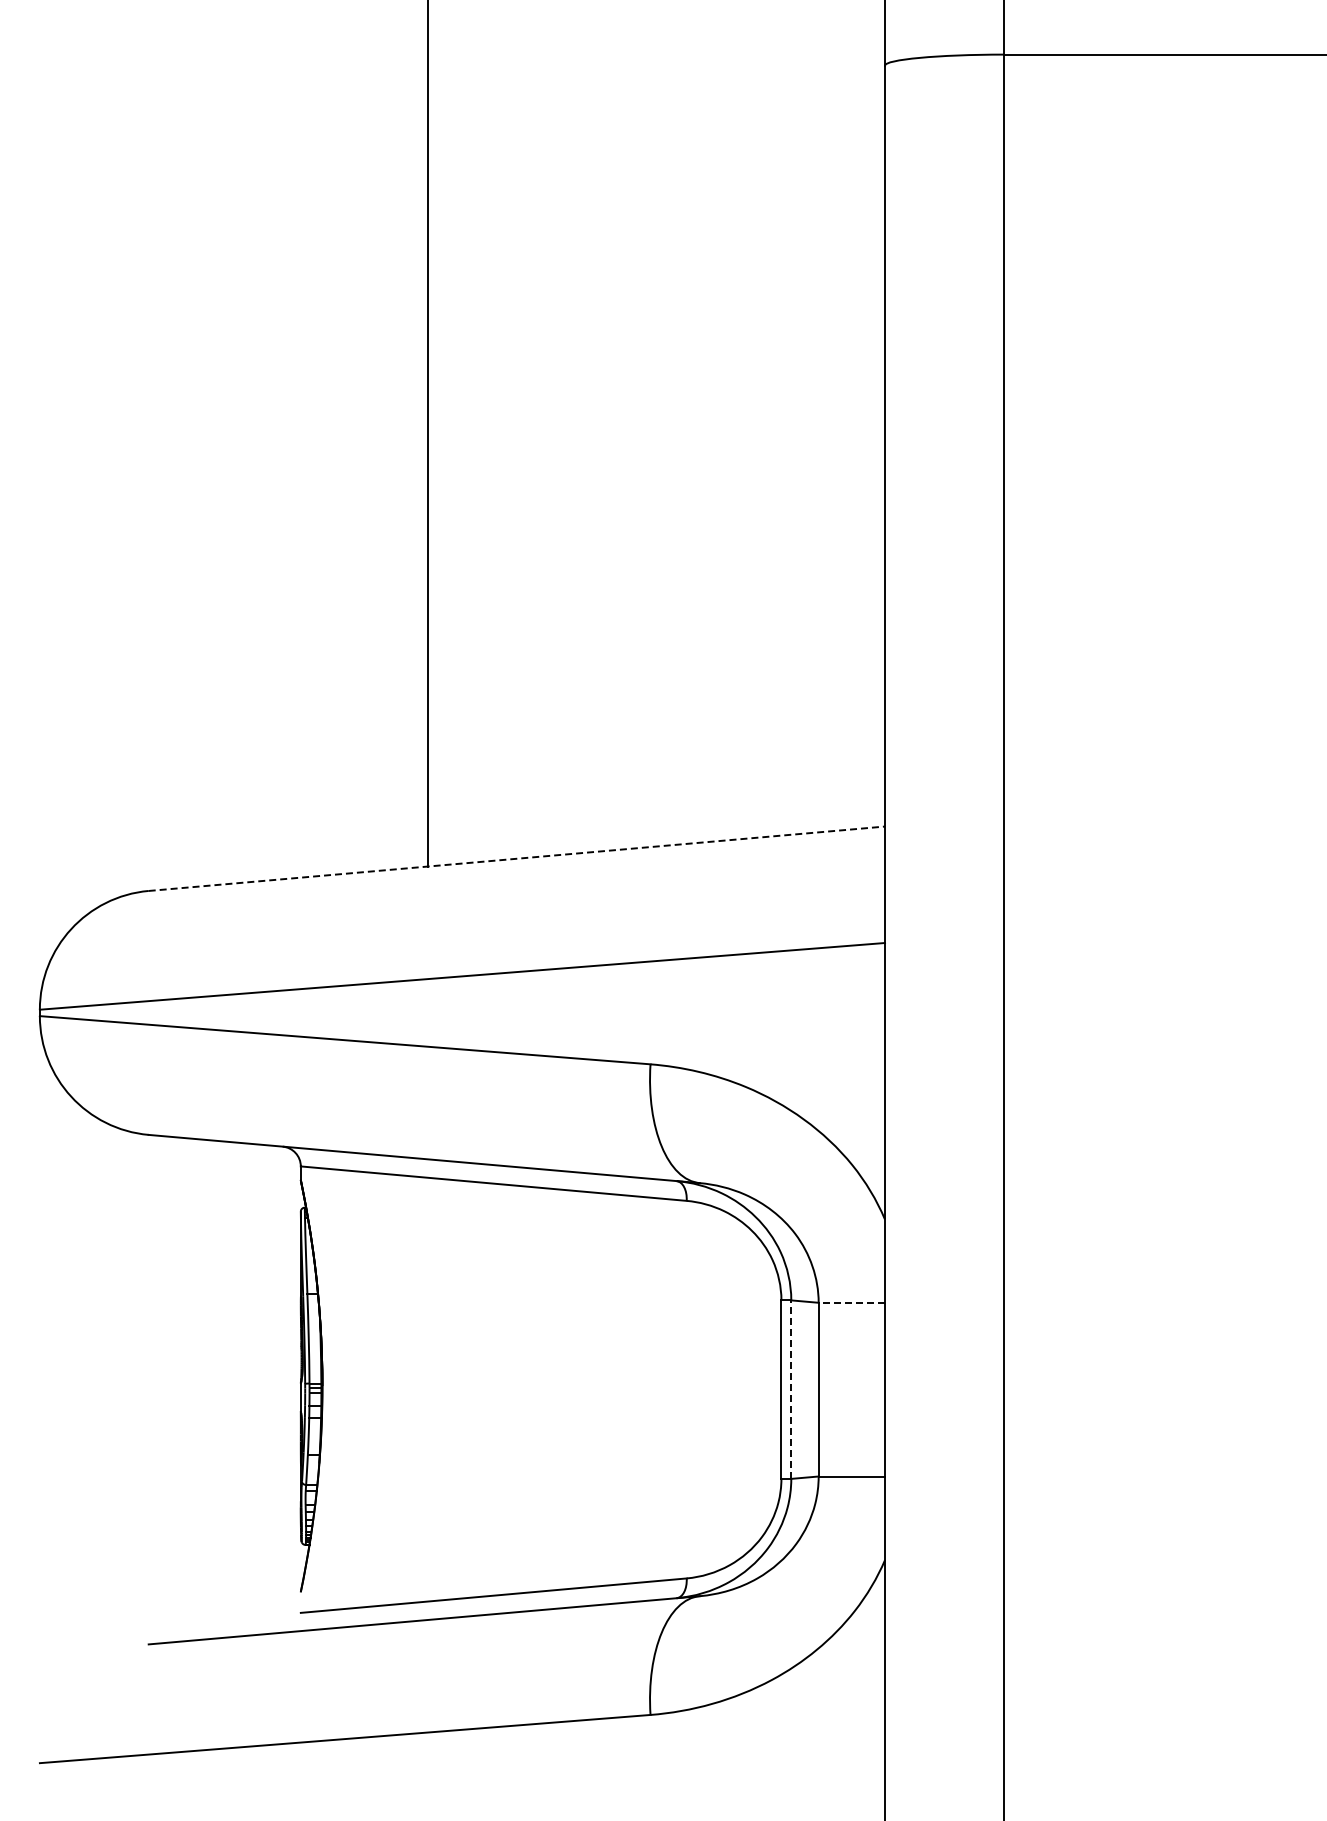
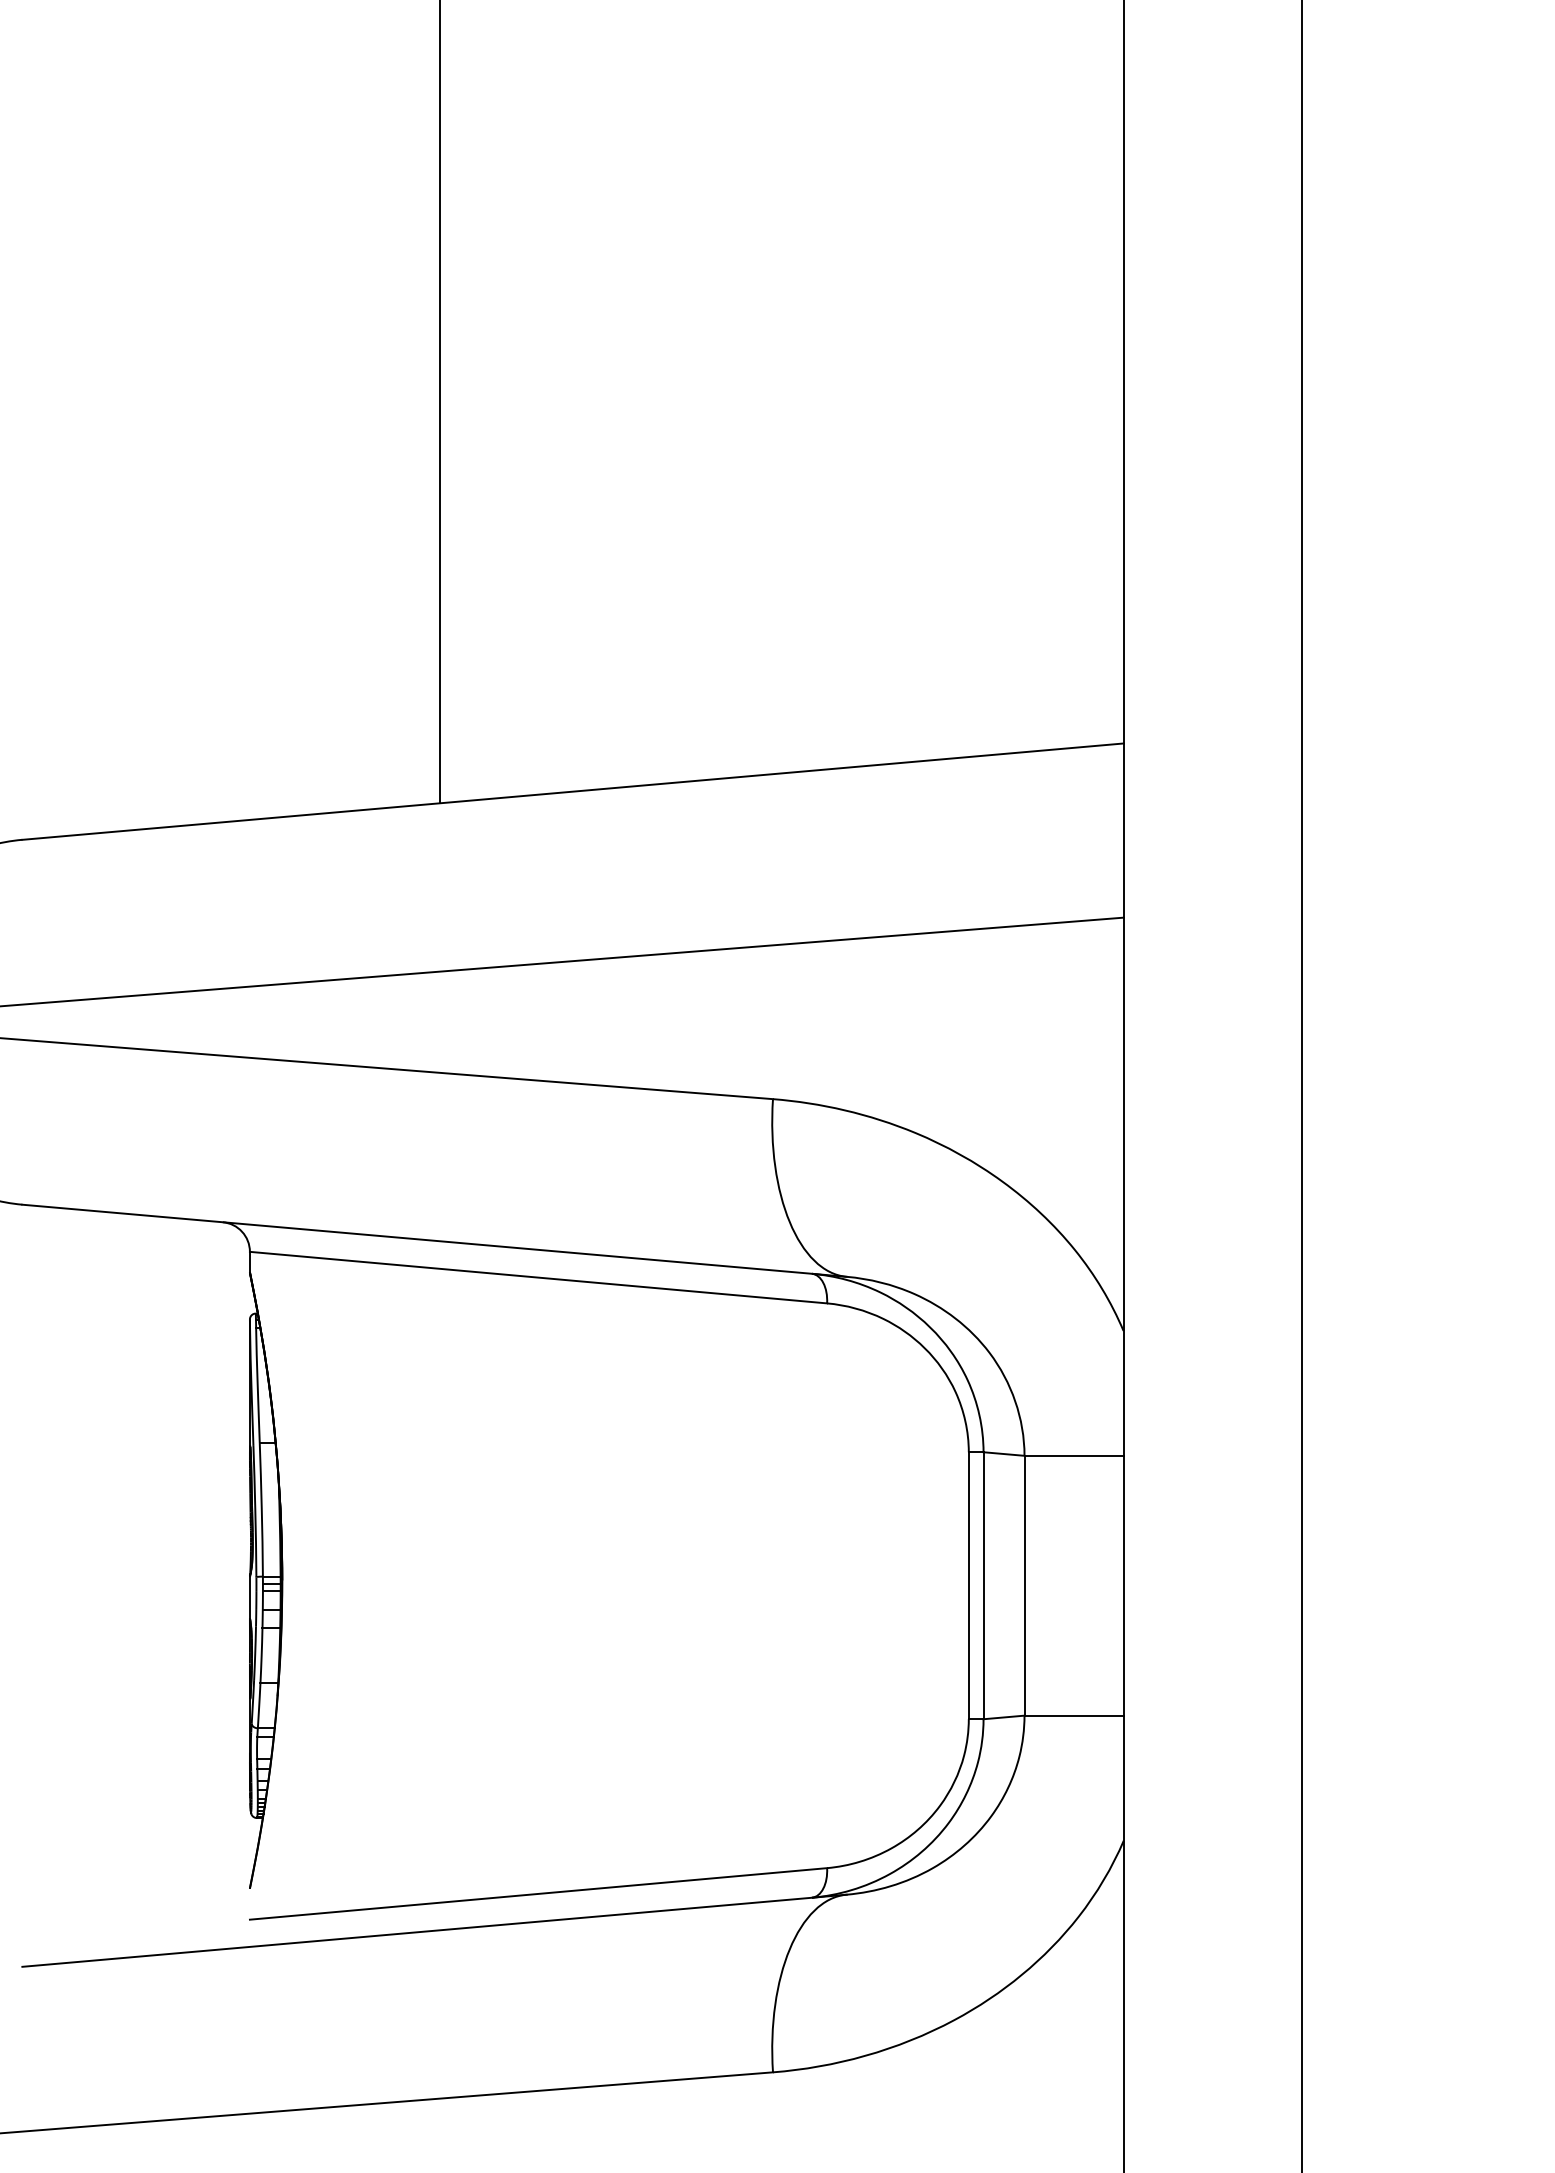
line: (516, 858) -> (572, 791), dashed -> solid
line: (851, 1302) -> (1073, 1455), dashed -> solid
line: (791, 1389) -> (983, 1585), dashed -> solid

